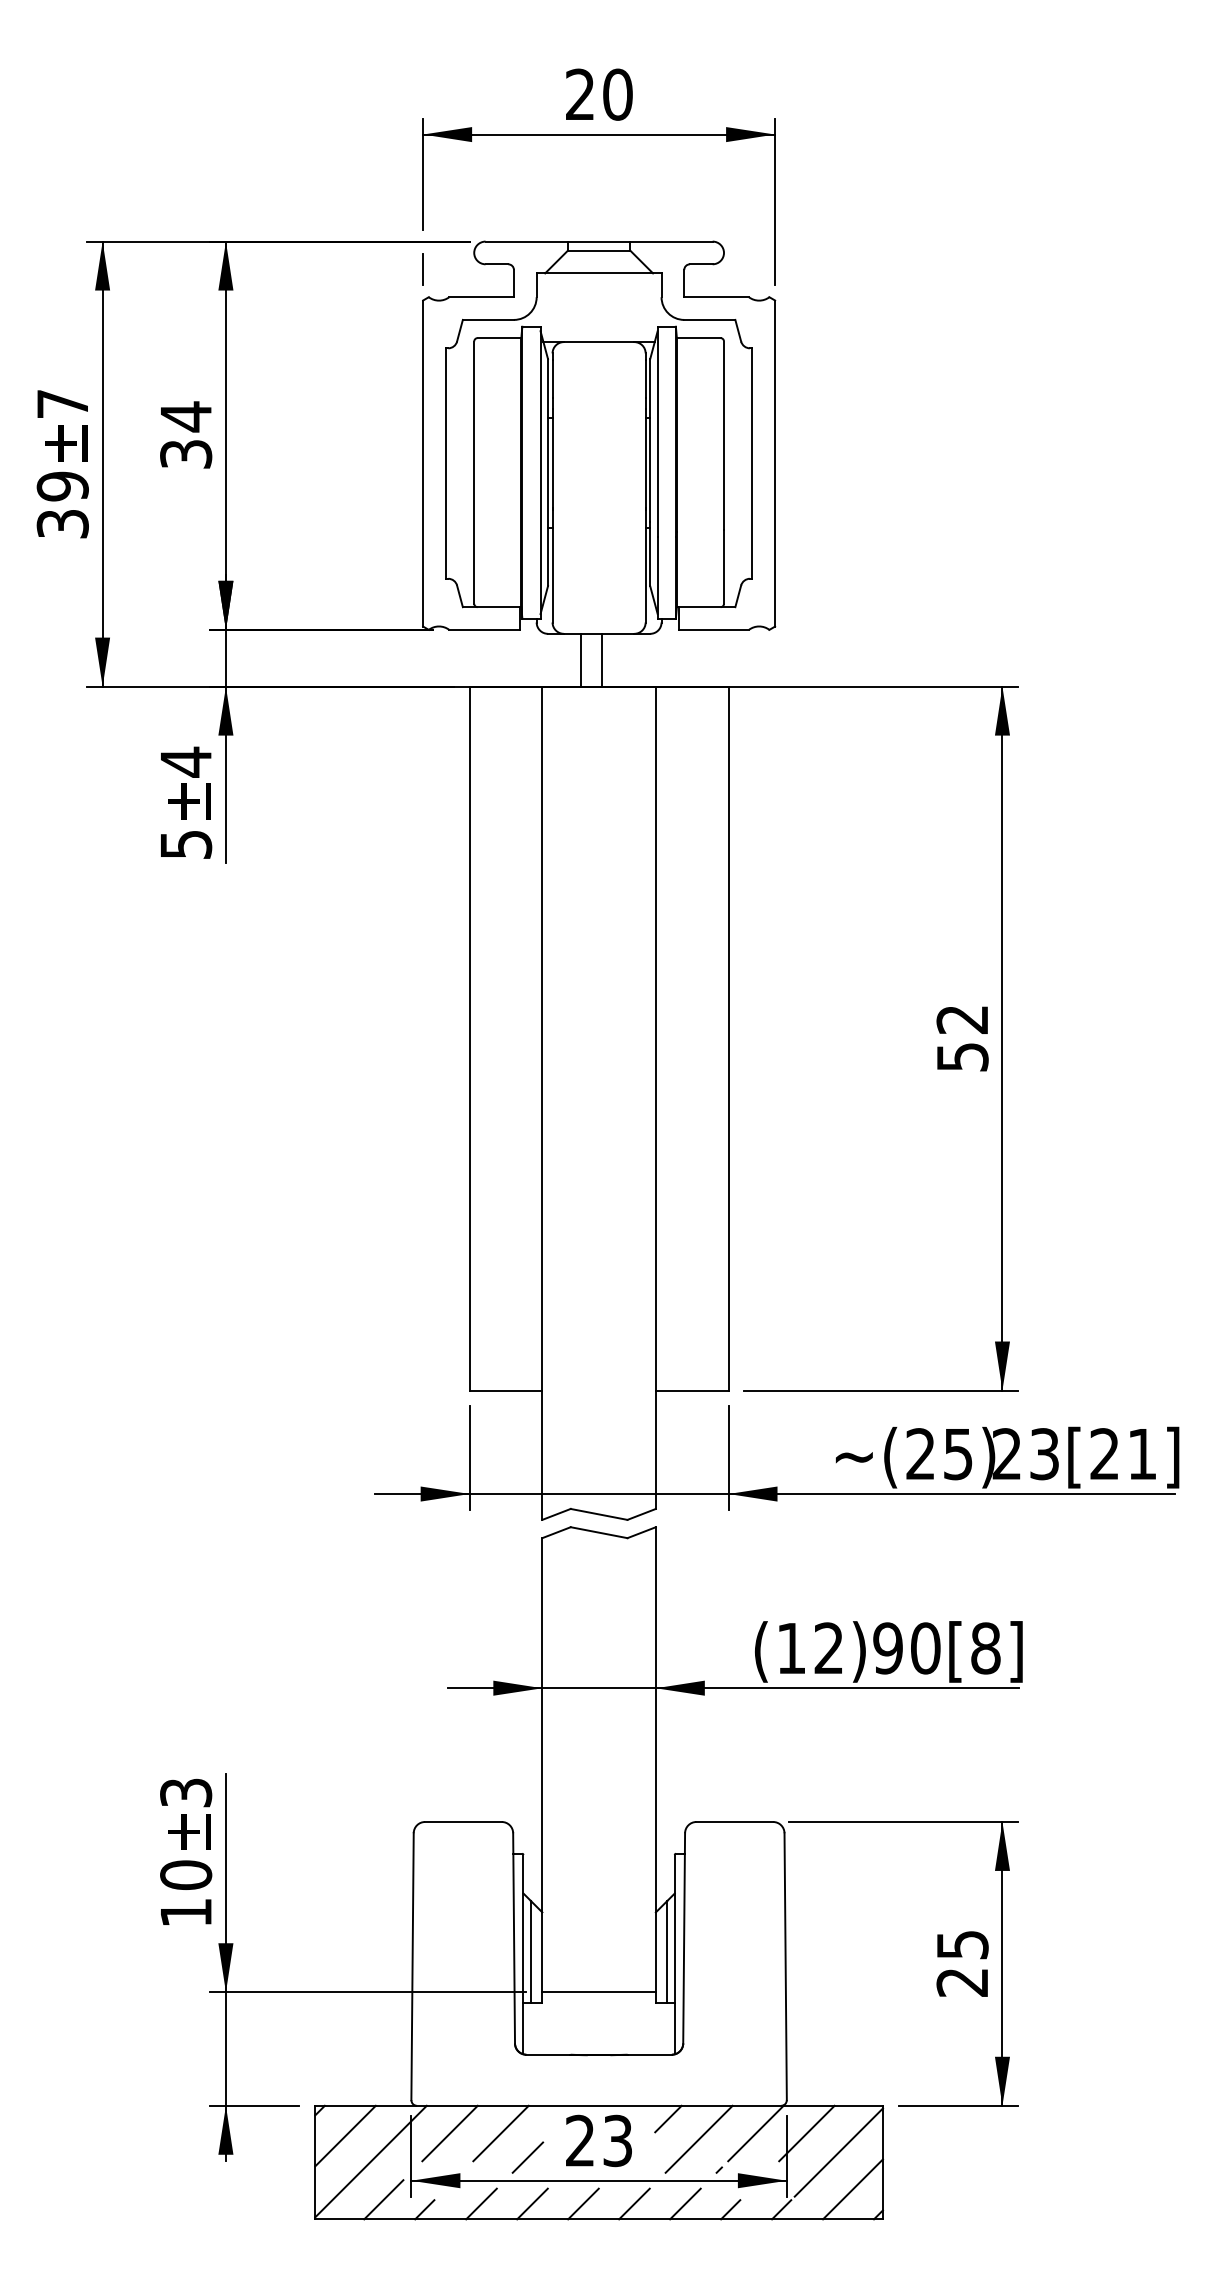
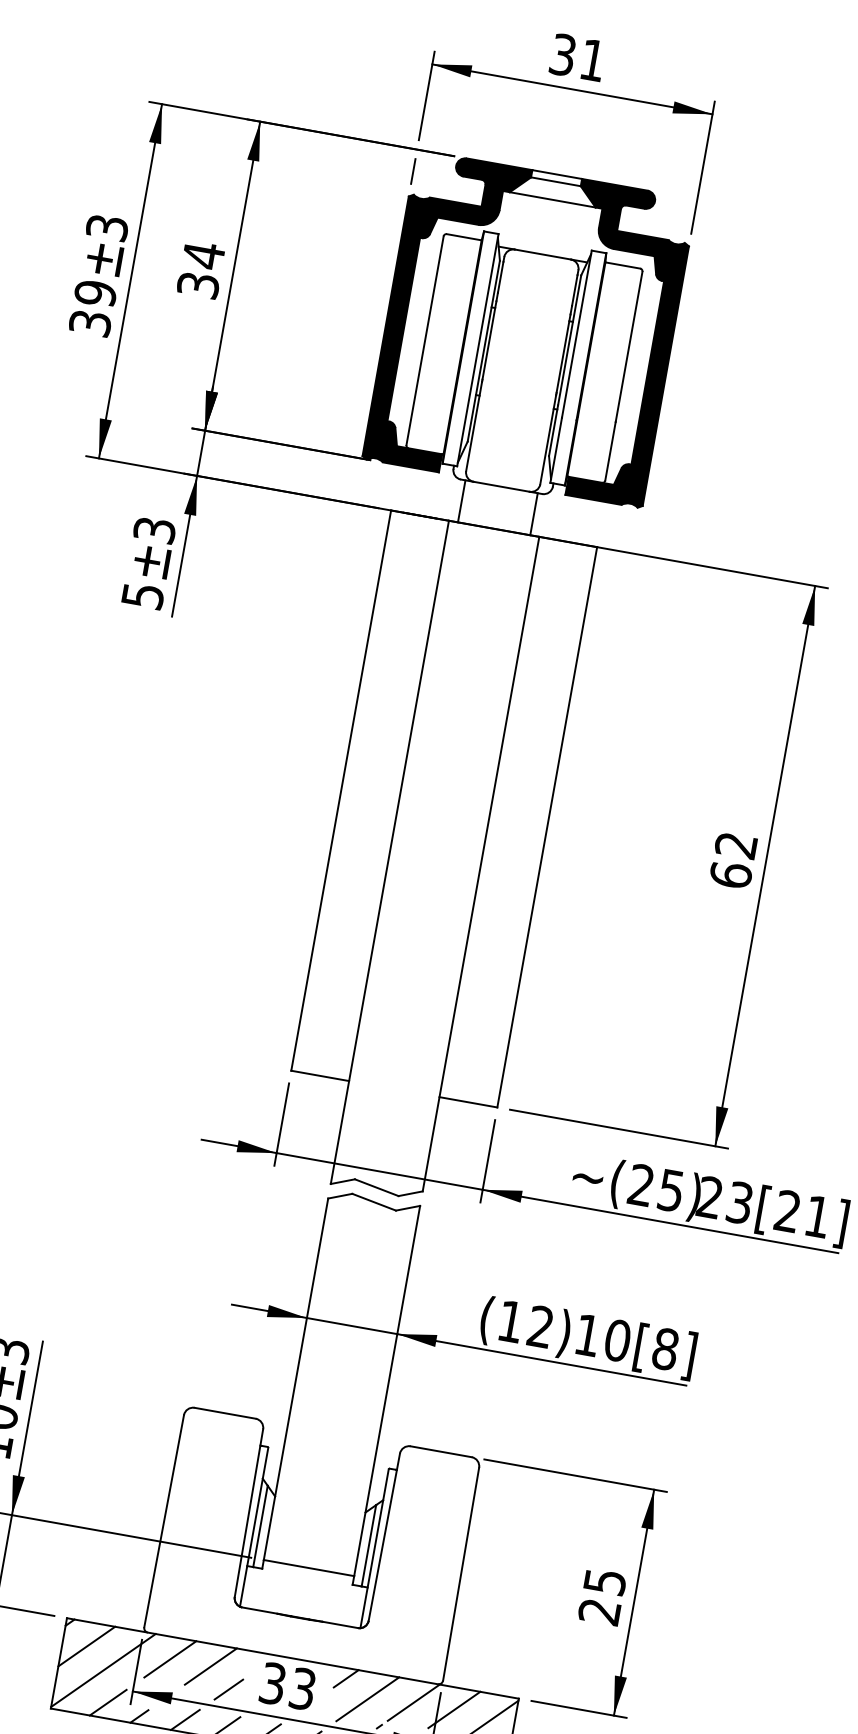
text: (599, 94) -> (578, 57), 20 -> 31
text: (62, 404) -> (107, 228), 7 -> 3
fill: (495, 435) -> (447, 314), added
fill: (702, 435) -> (612, 343), added
line: (580, 659) -> (534, 513), moved
line: (601, 659) -> (461, 500), moved
text: (186, 761) -> (155, 529), 4 -> 3
text: (962, 1056) -> (730, 874), 52 -> 62
text: (887, 1648) -> (587, 1335), 90 -> 10
text: (580, 2141) -> (273, 1684), 23 -> 33

